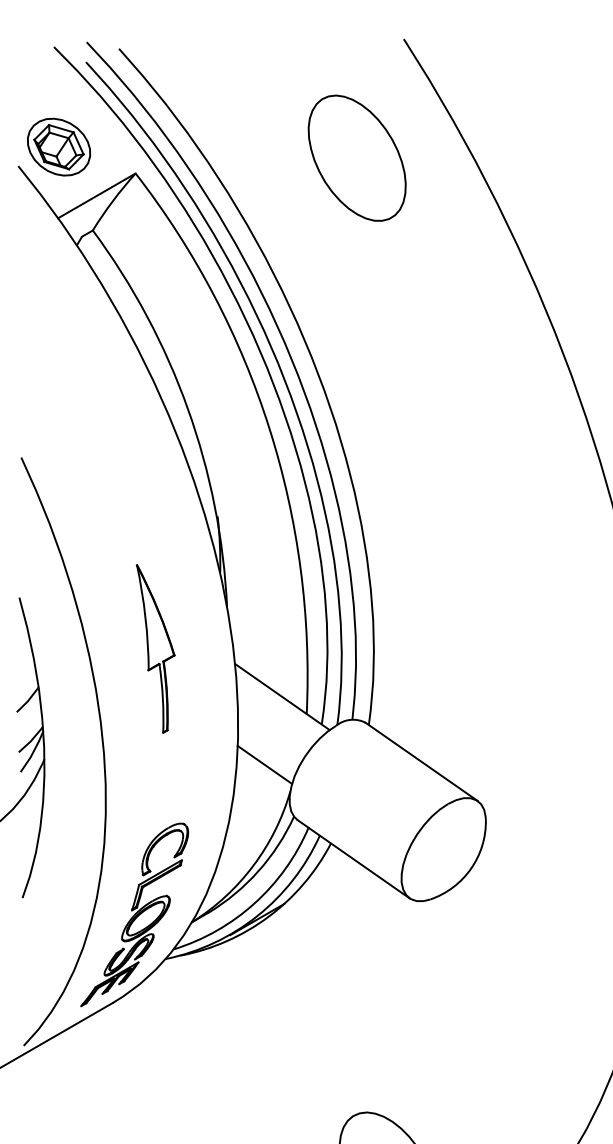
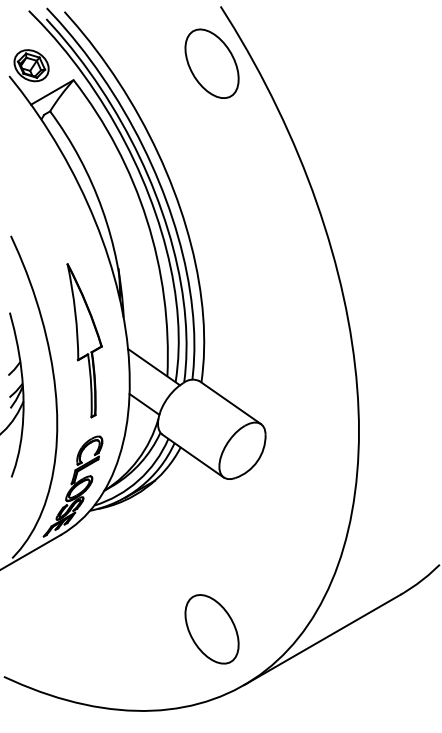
part: (356, 157) -> (211, 63), moved
part: (155, 648) -> (84, 340), size x1.67

